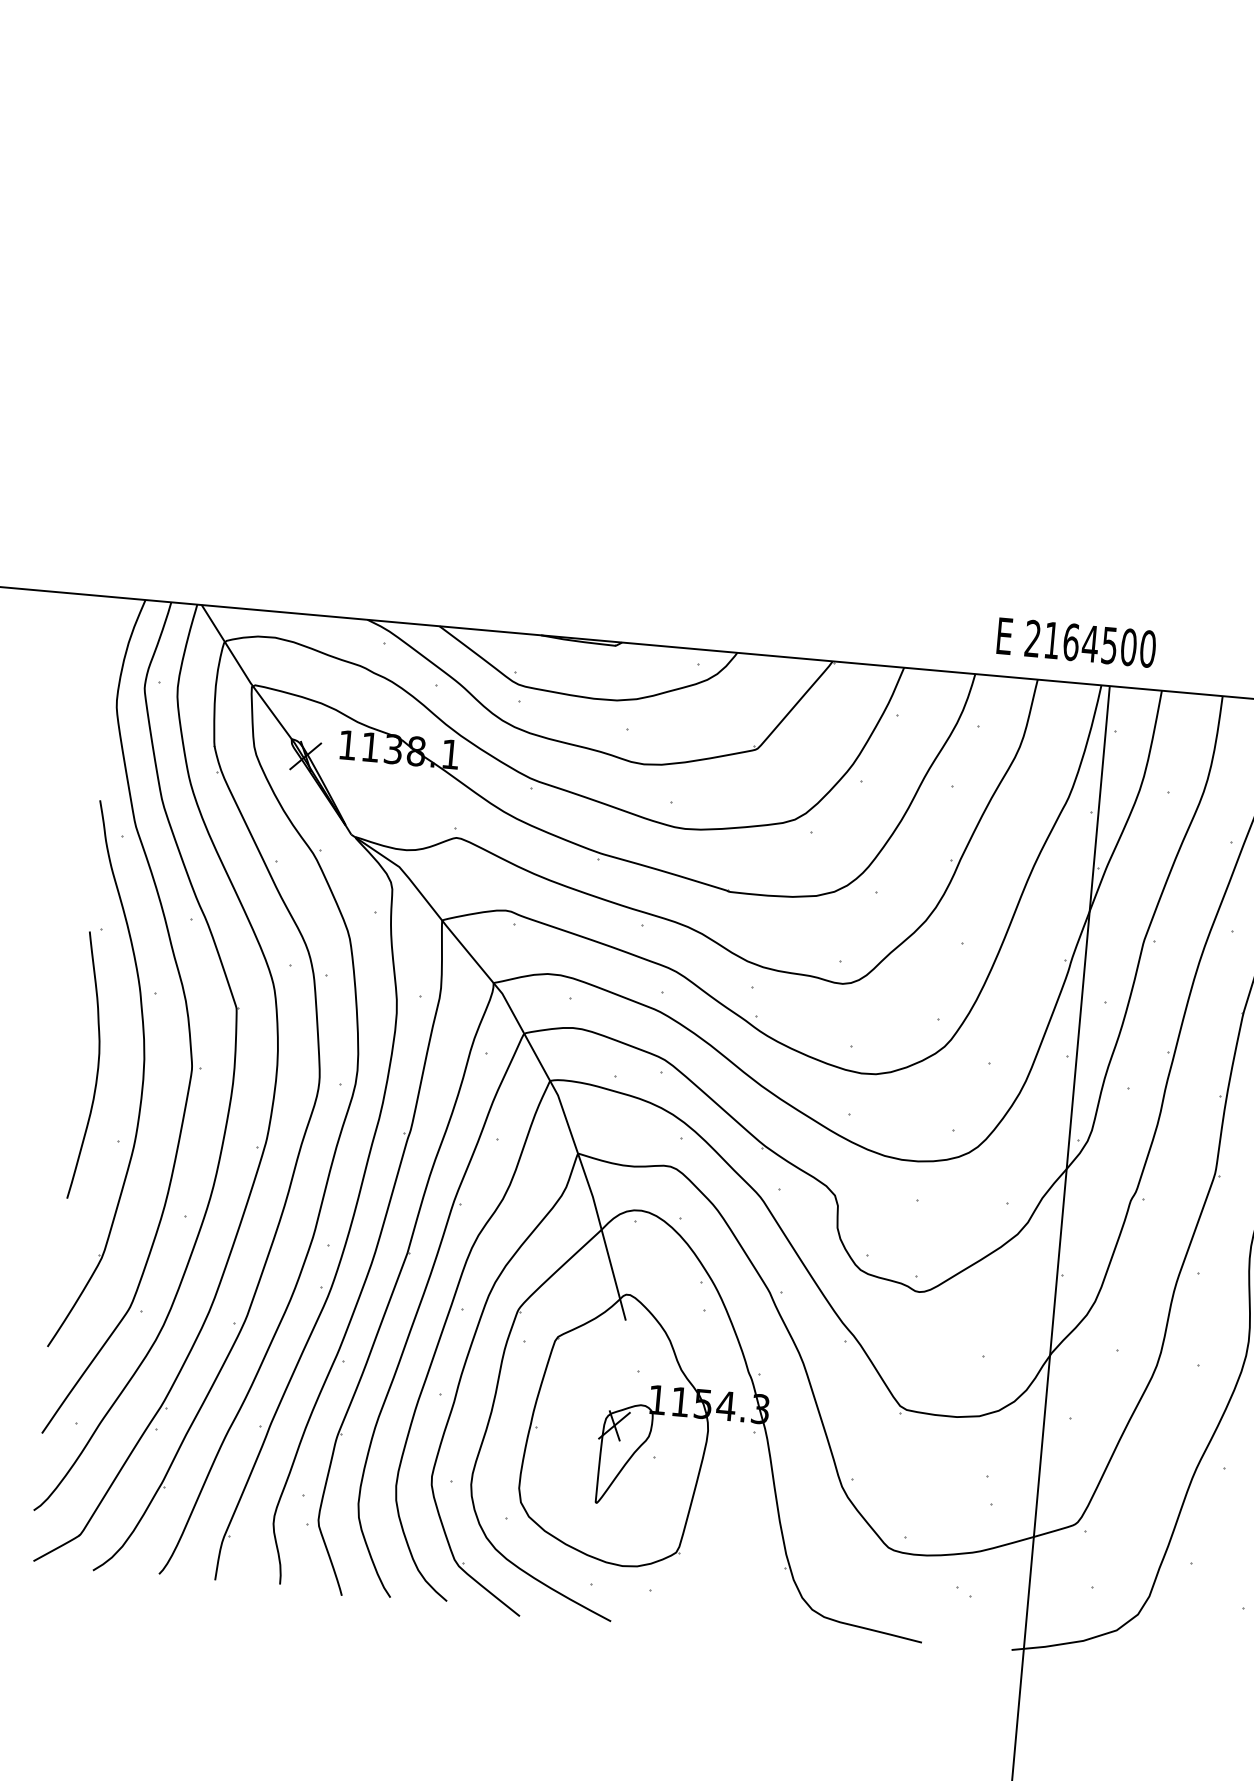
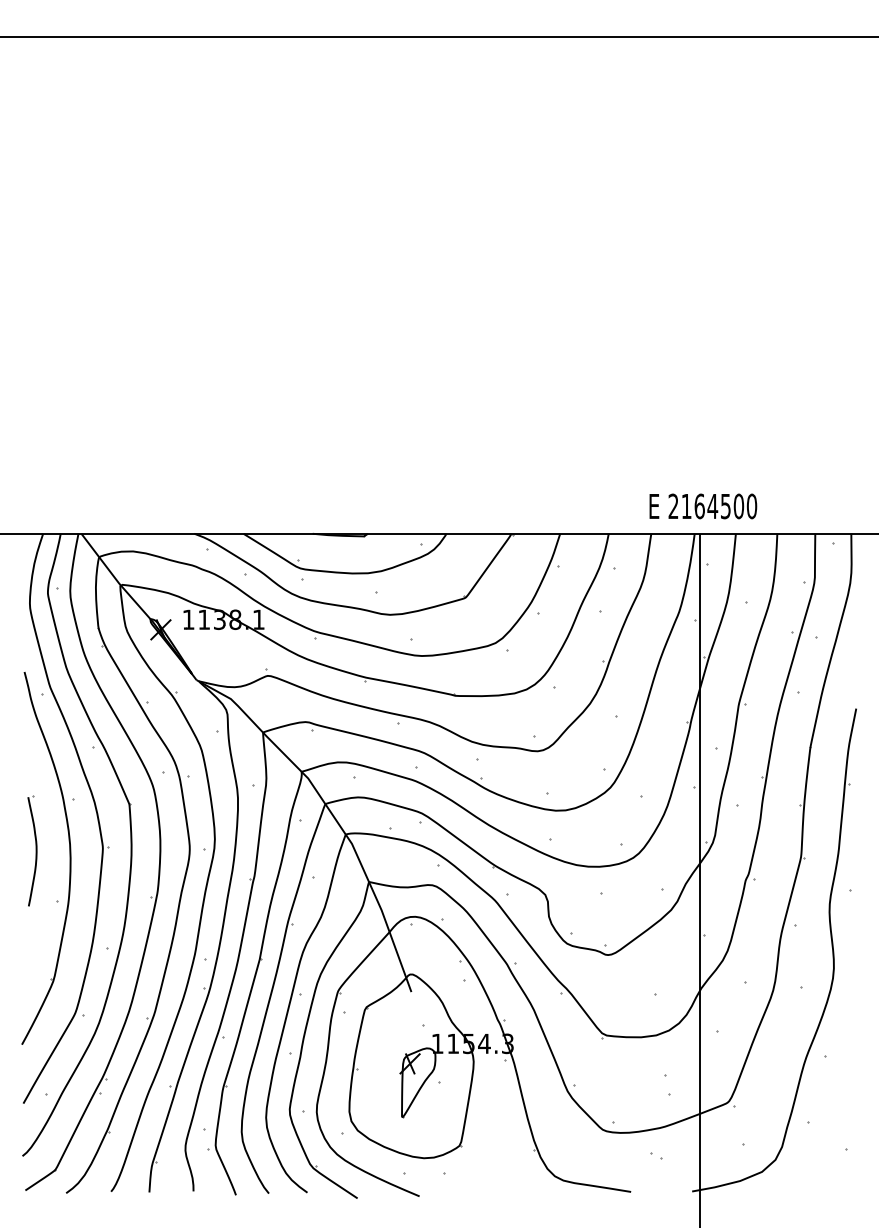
text: (1076, 642) -> (703, 506), moved
part: (88, 1063) -> (32, 850), size x0.6

